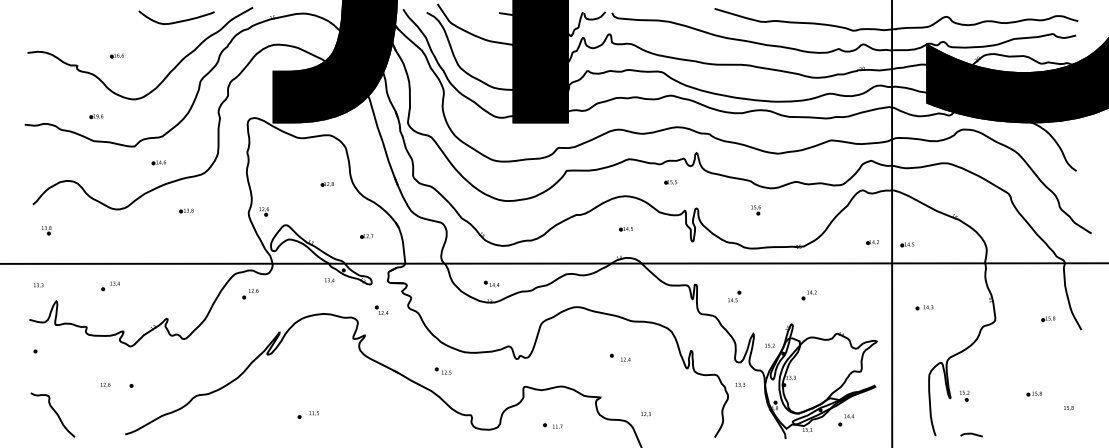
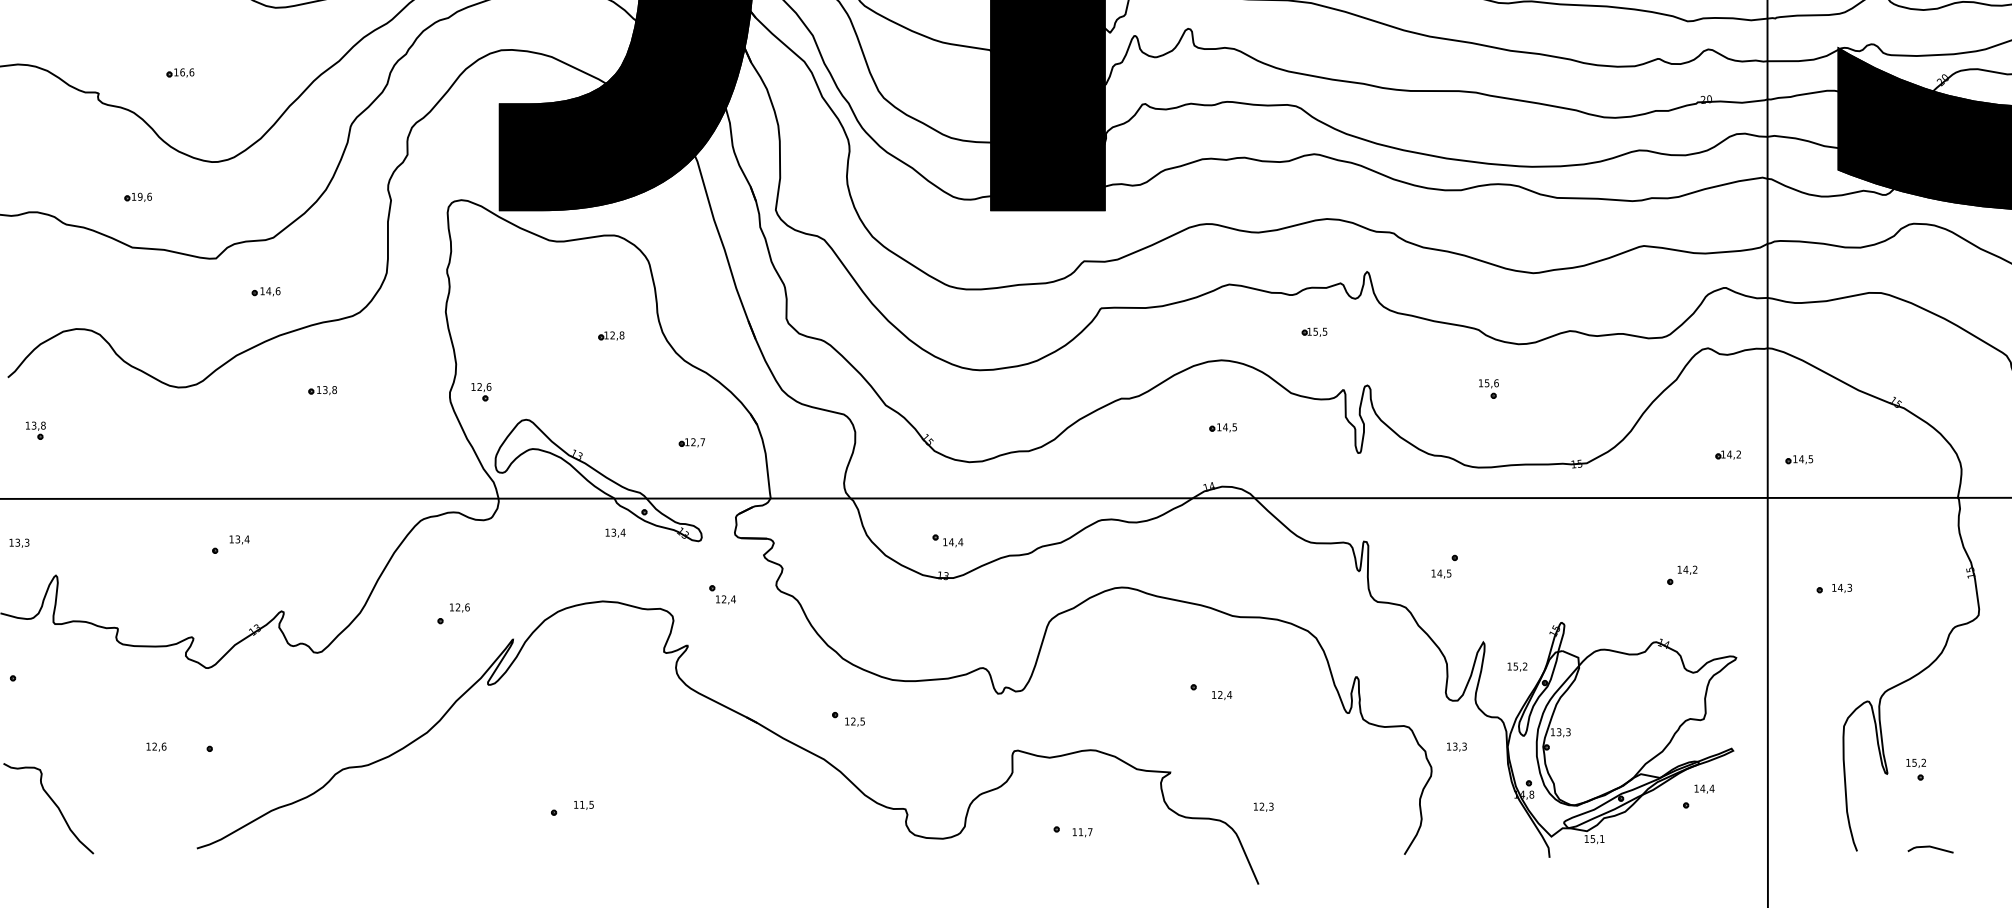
part: (110, 286) -> (230, 545), moved
part: (250, 294) -> (453, 614), moved
part: (808, 295) -> (1680, 575), moved
part: (845, 420) -> (1696, 797), moved

